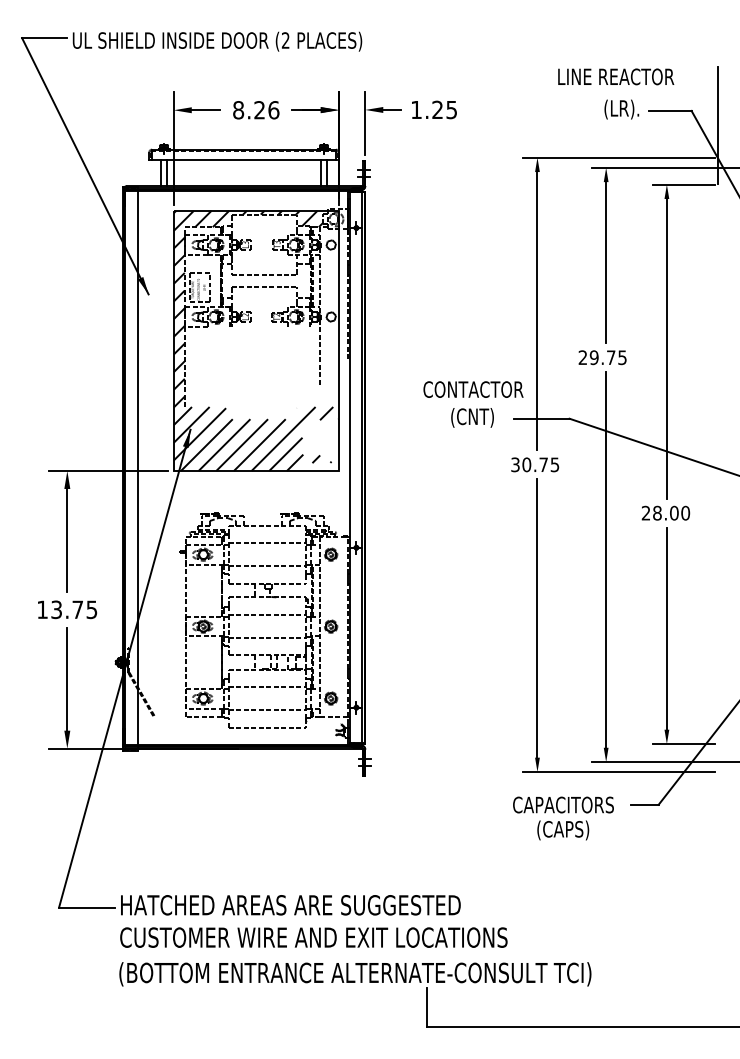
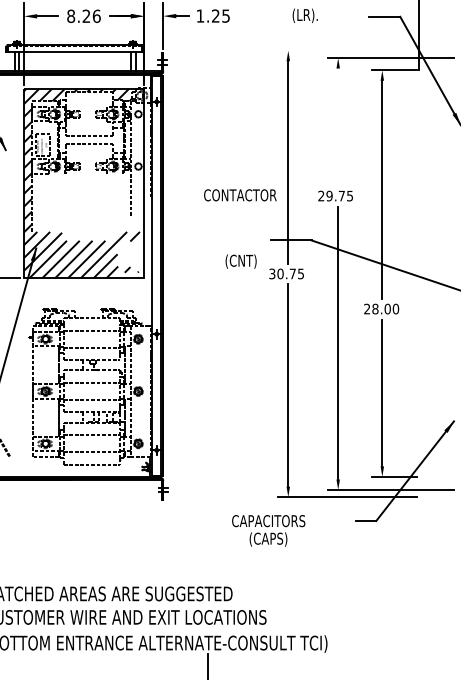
text: (621, 109) -> (305, 15), moved
line: (618, 157) -> (347, 50), removed
line: (606, 262) -> (338, 126), removed
text: (473, 389) -> (240, 195), moved
text: (472, 417) -> (241, 261), moved
text: (563, 818) -> (268, 530), moved

